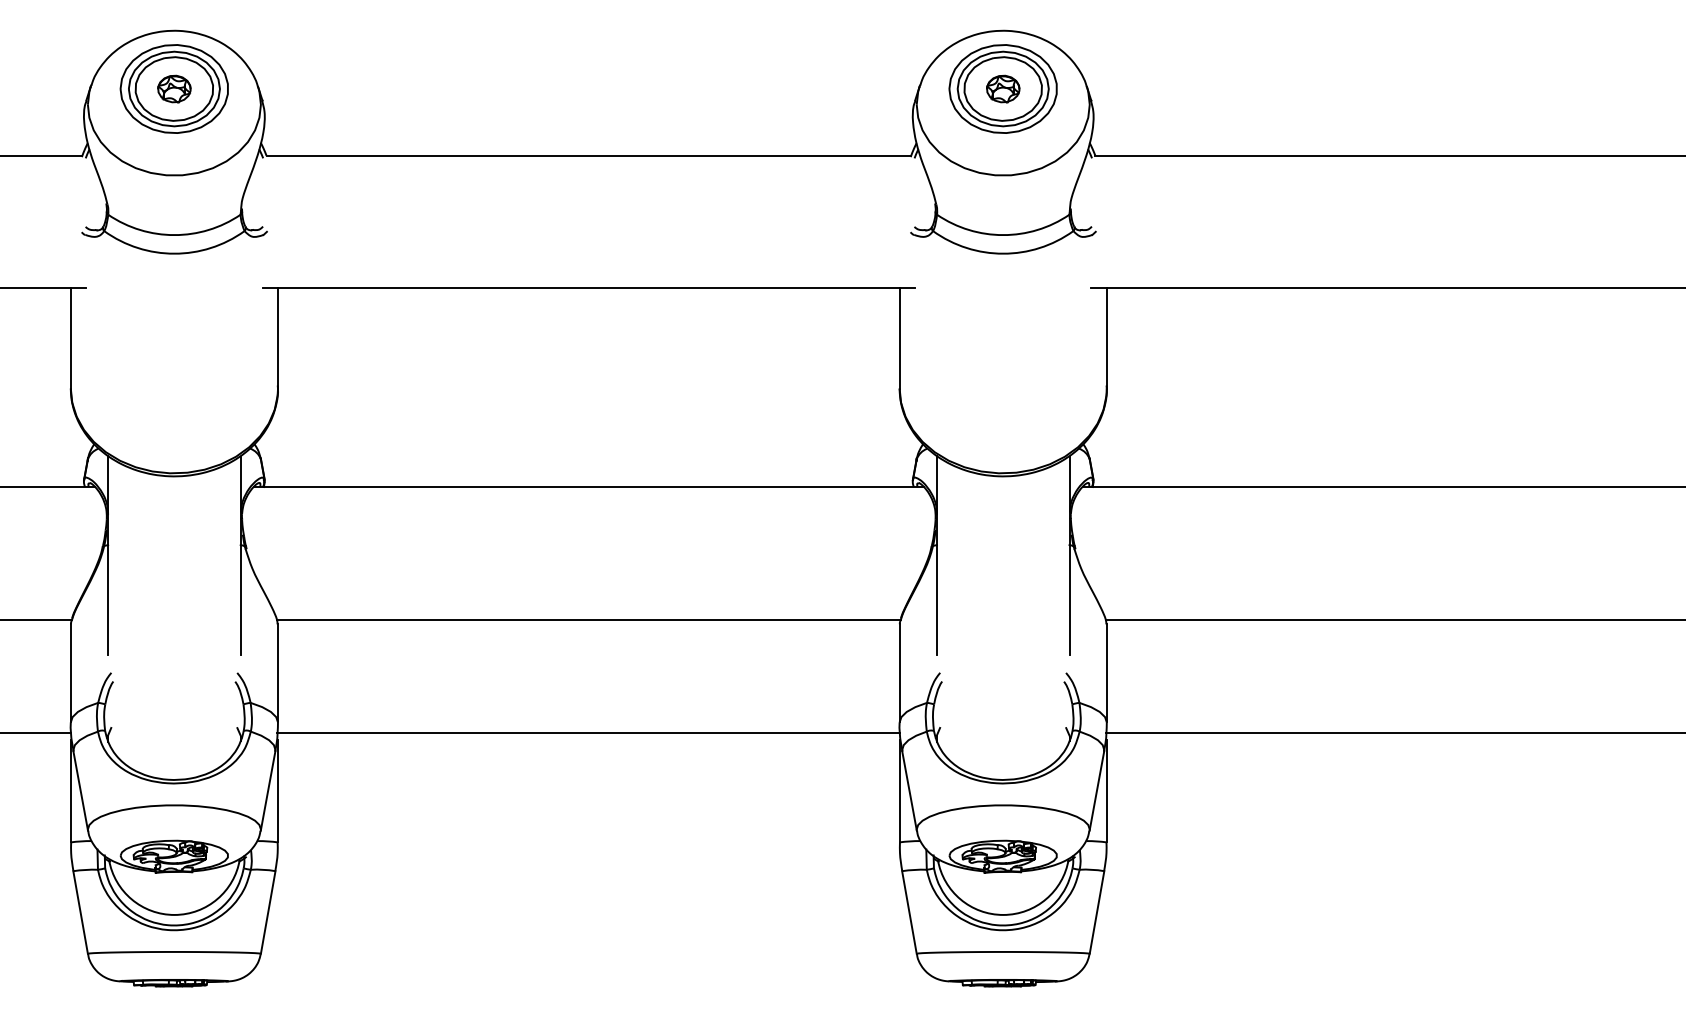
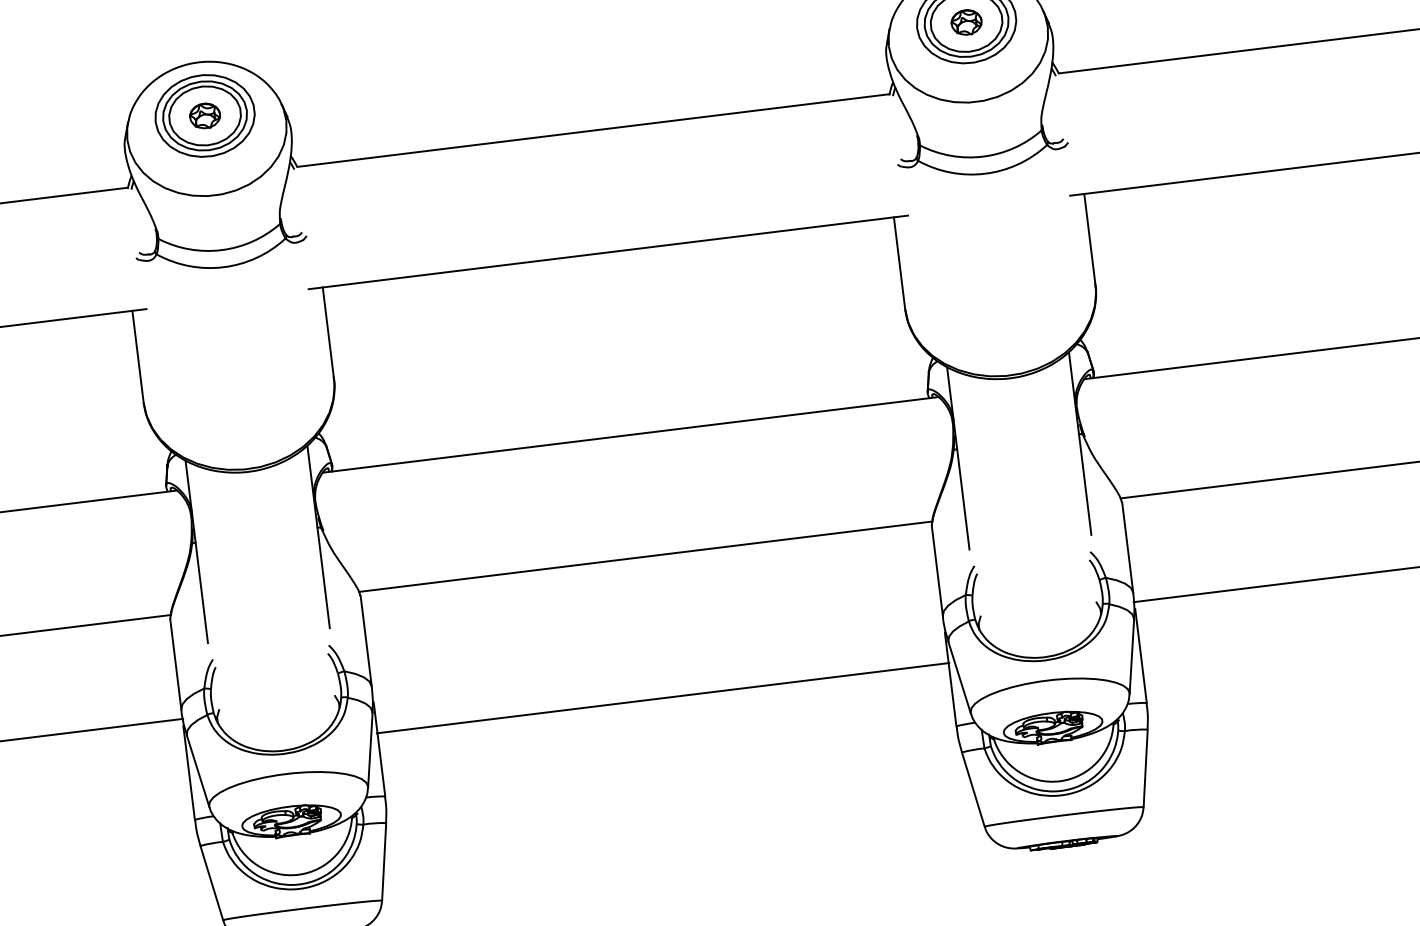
line: (588, 732) -> (662, 698), moved

